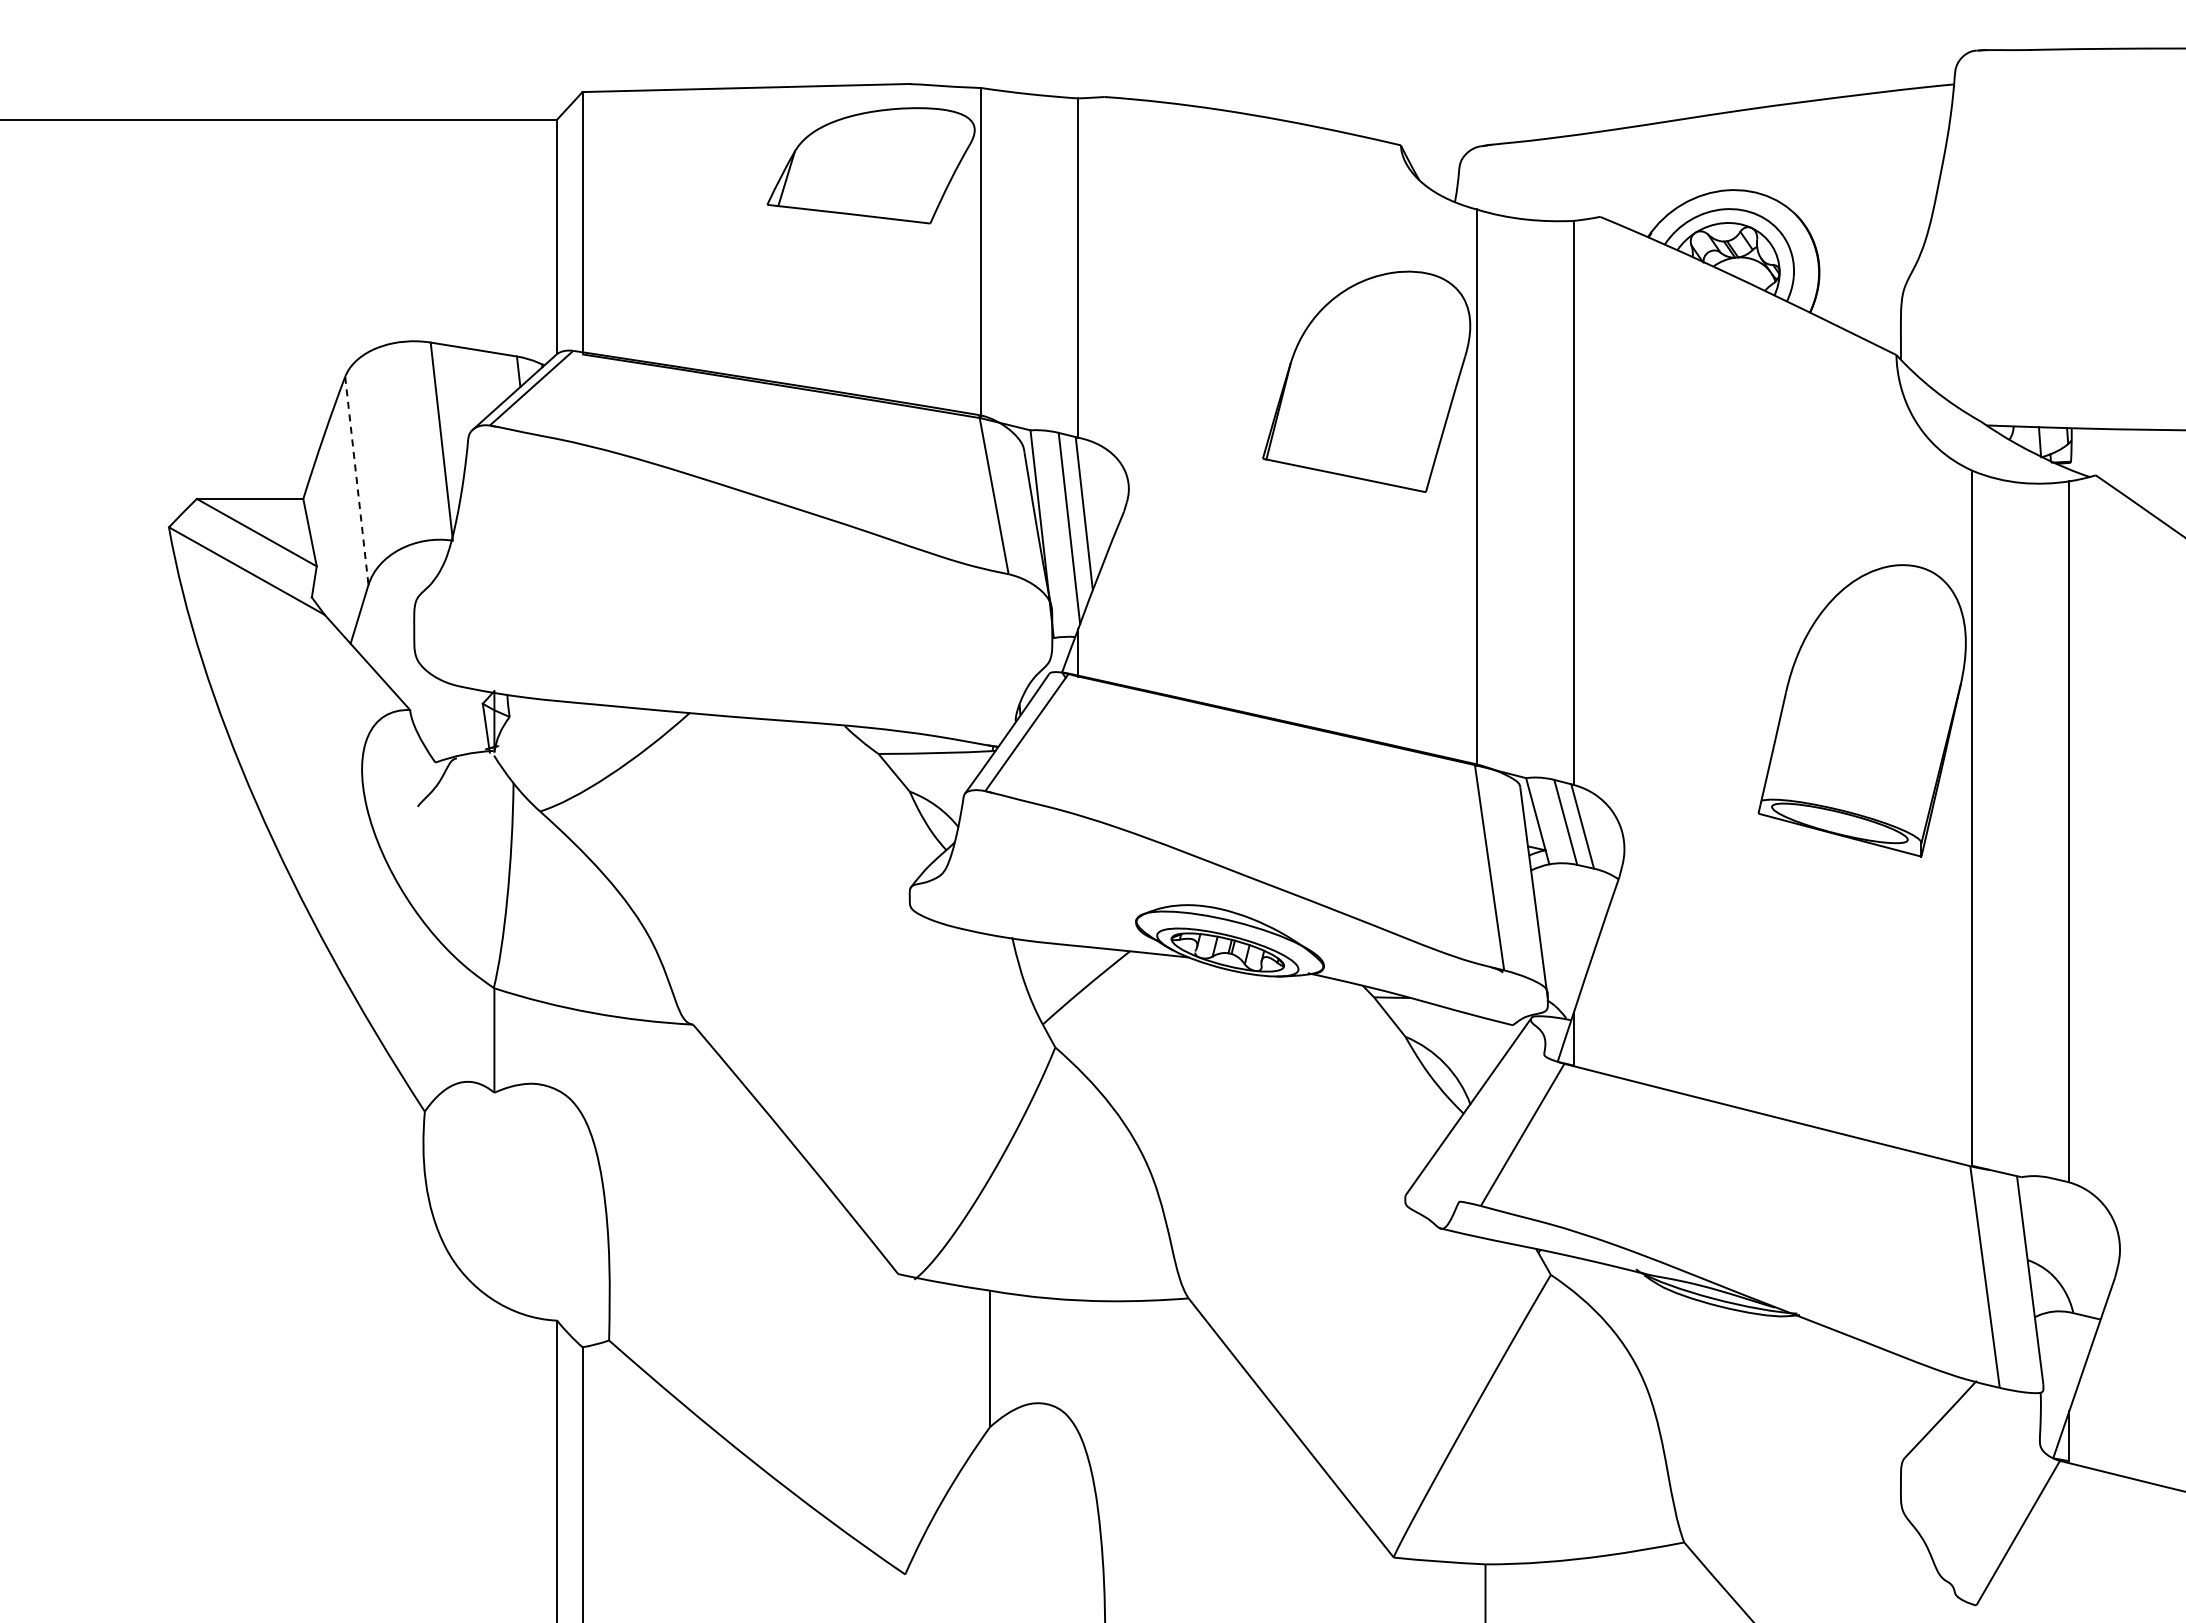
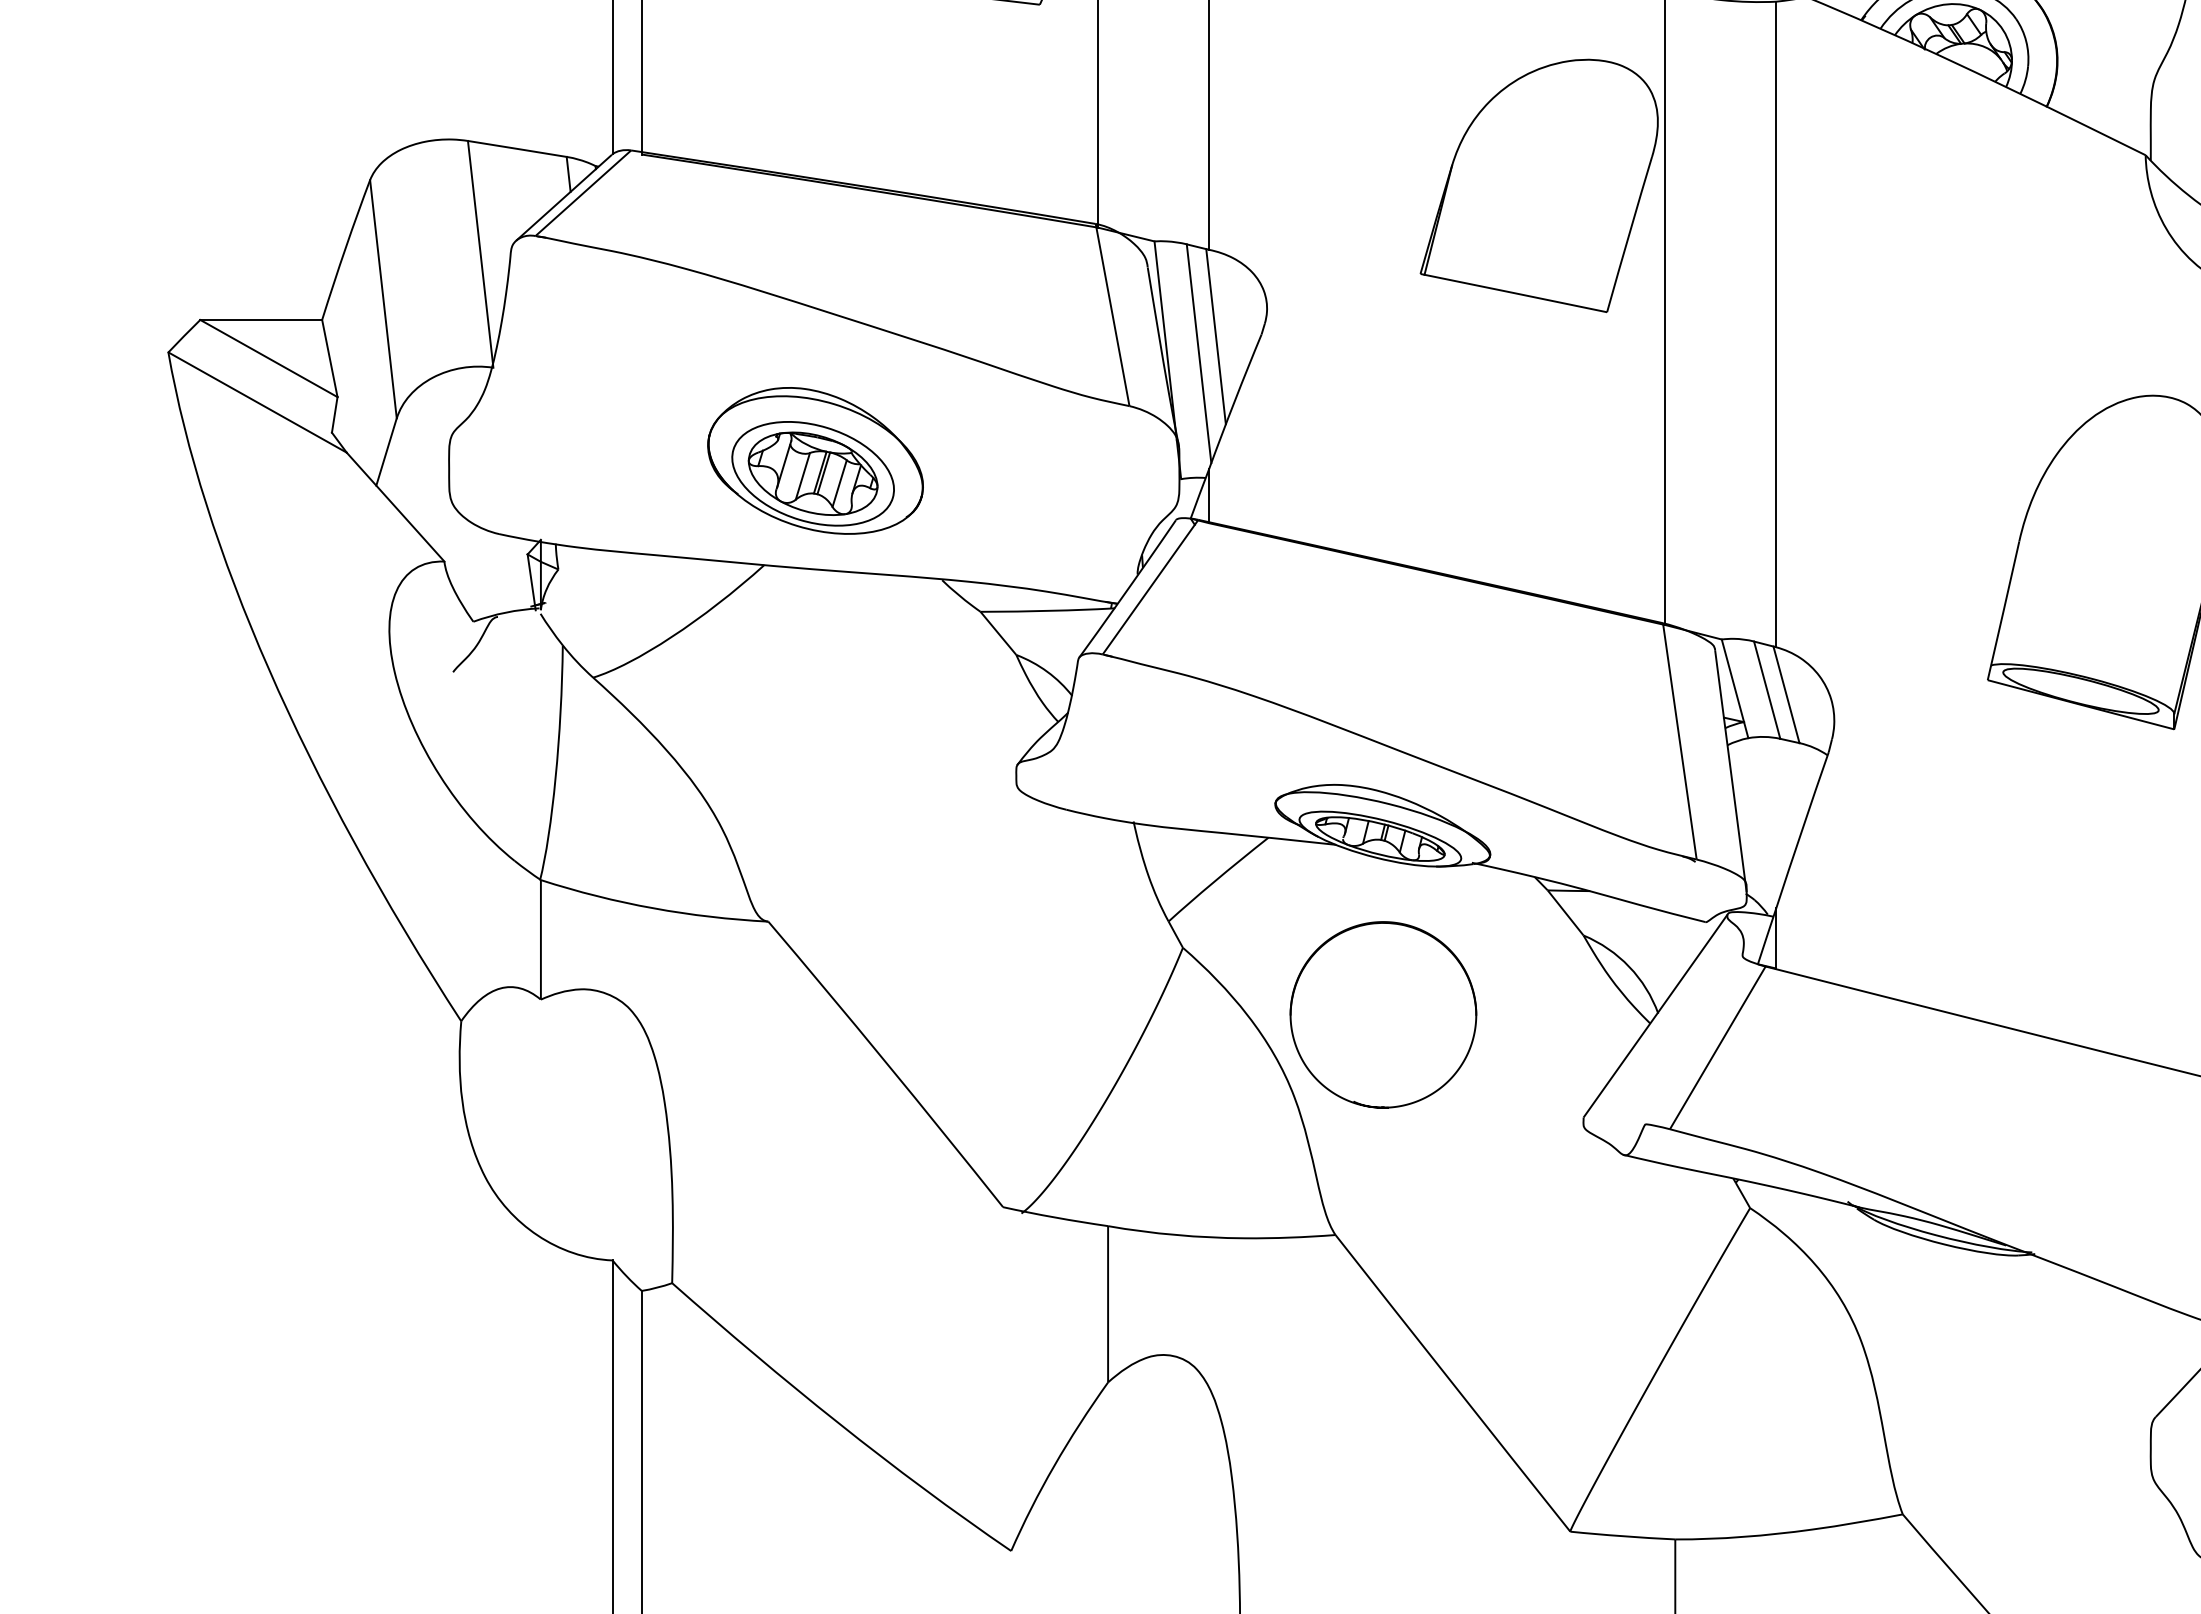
line: (356, 480) -> (383, 298), dashed -> solid
part: (734, 621) -> (815, 460), added
part: (1230, 1106) -> (1383, 1015), added

